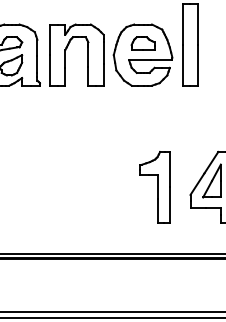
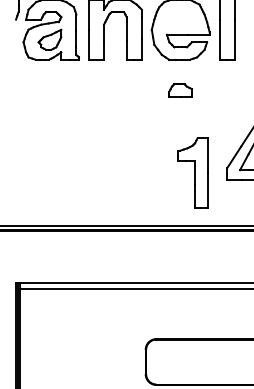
part: (142, 43) -> (180, 90), moved
part: (155, 186) -> (192, 172), moved

